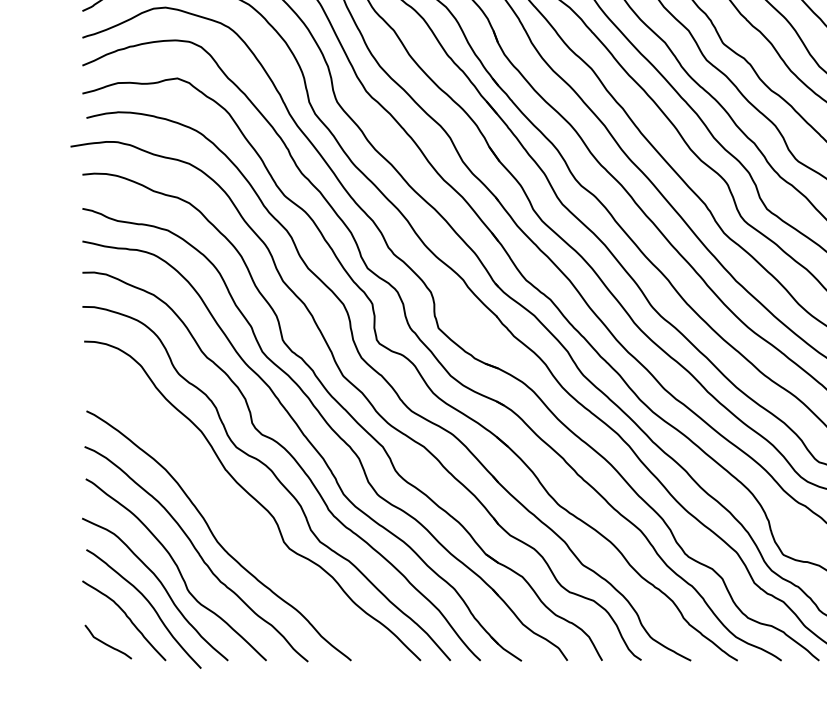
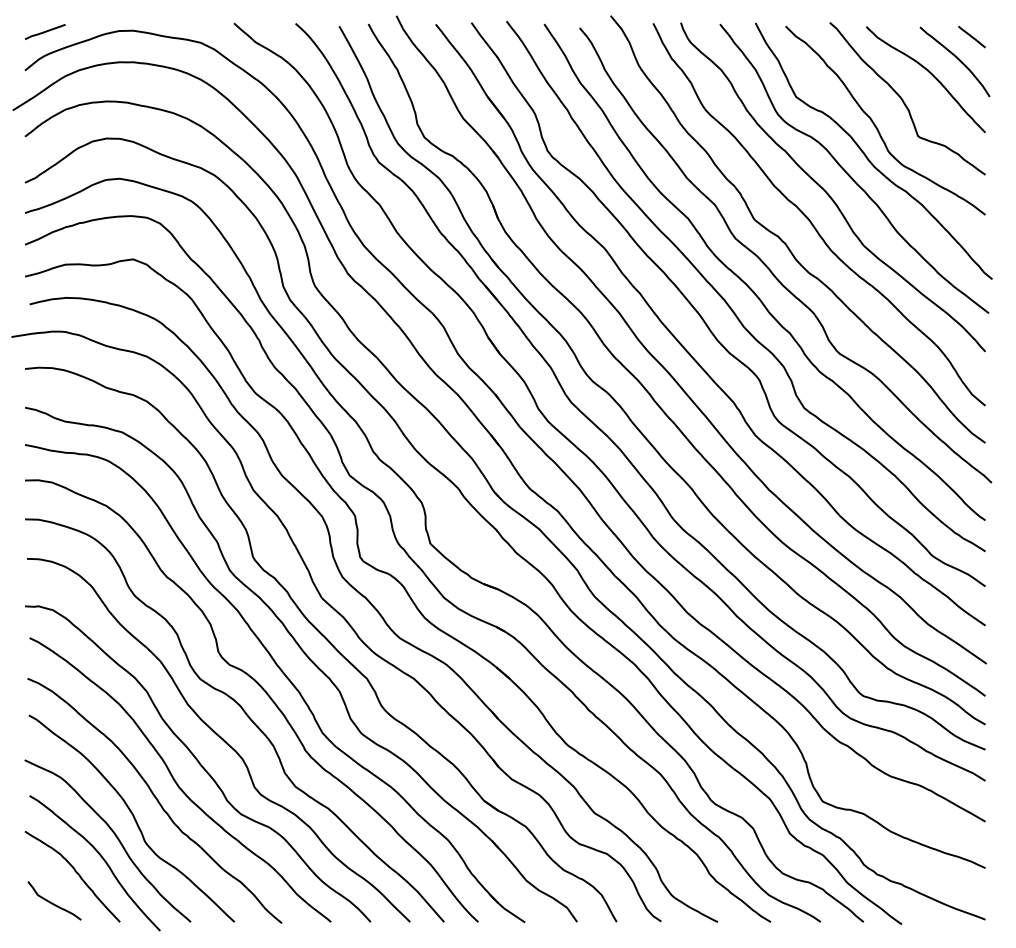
curve: (234, 521) -> (198, 763), added

